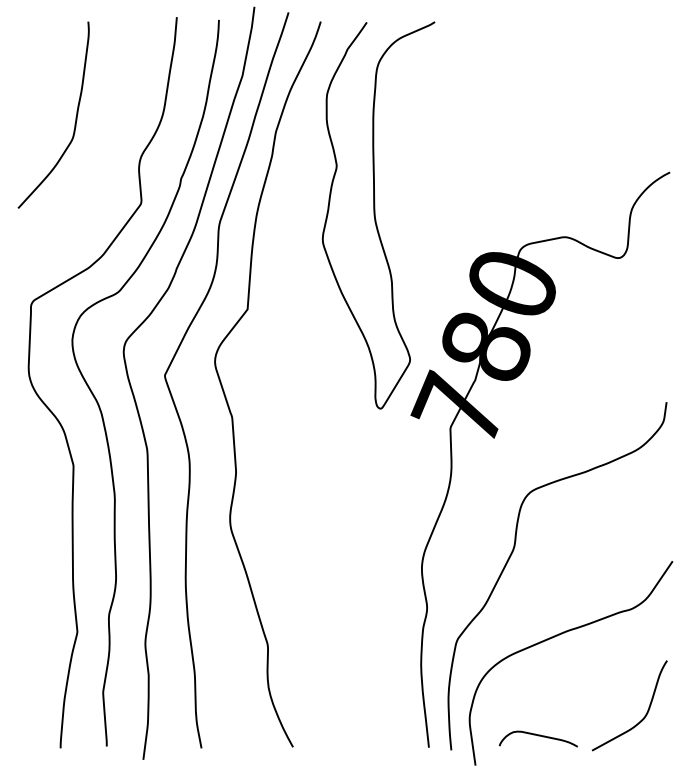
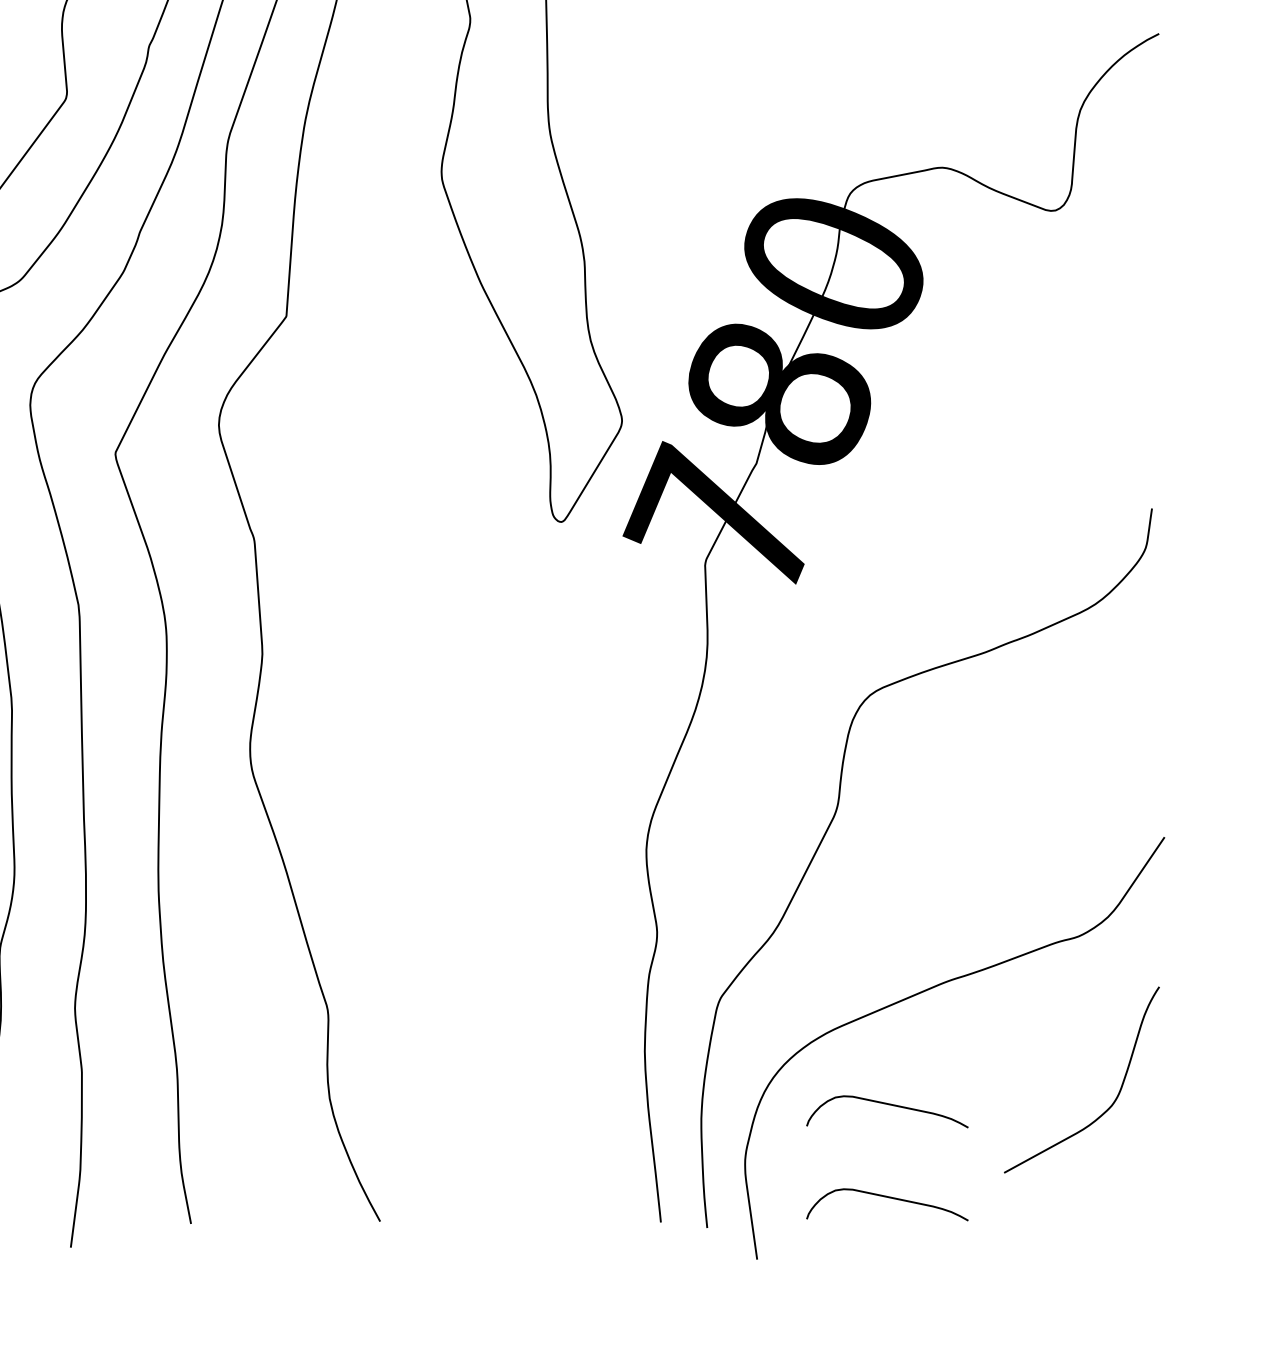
curve: (538, 691) -> (887, 1106), added
curve: (644, 715) -> (1112, 1100), moved

